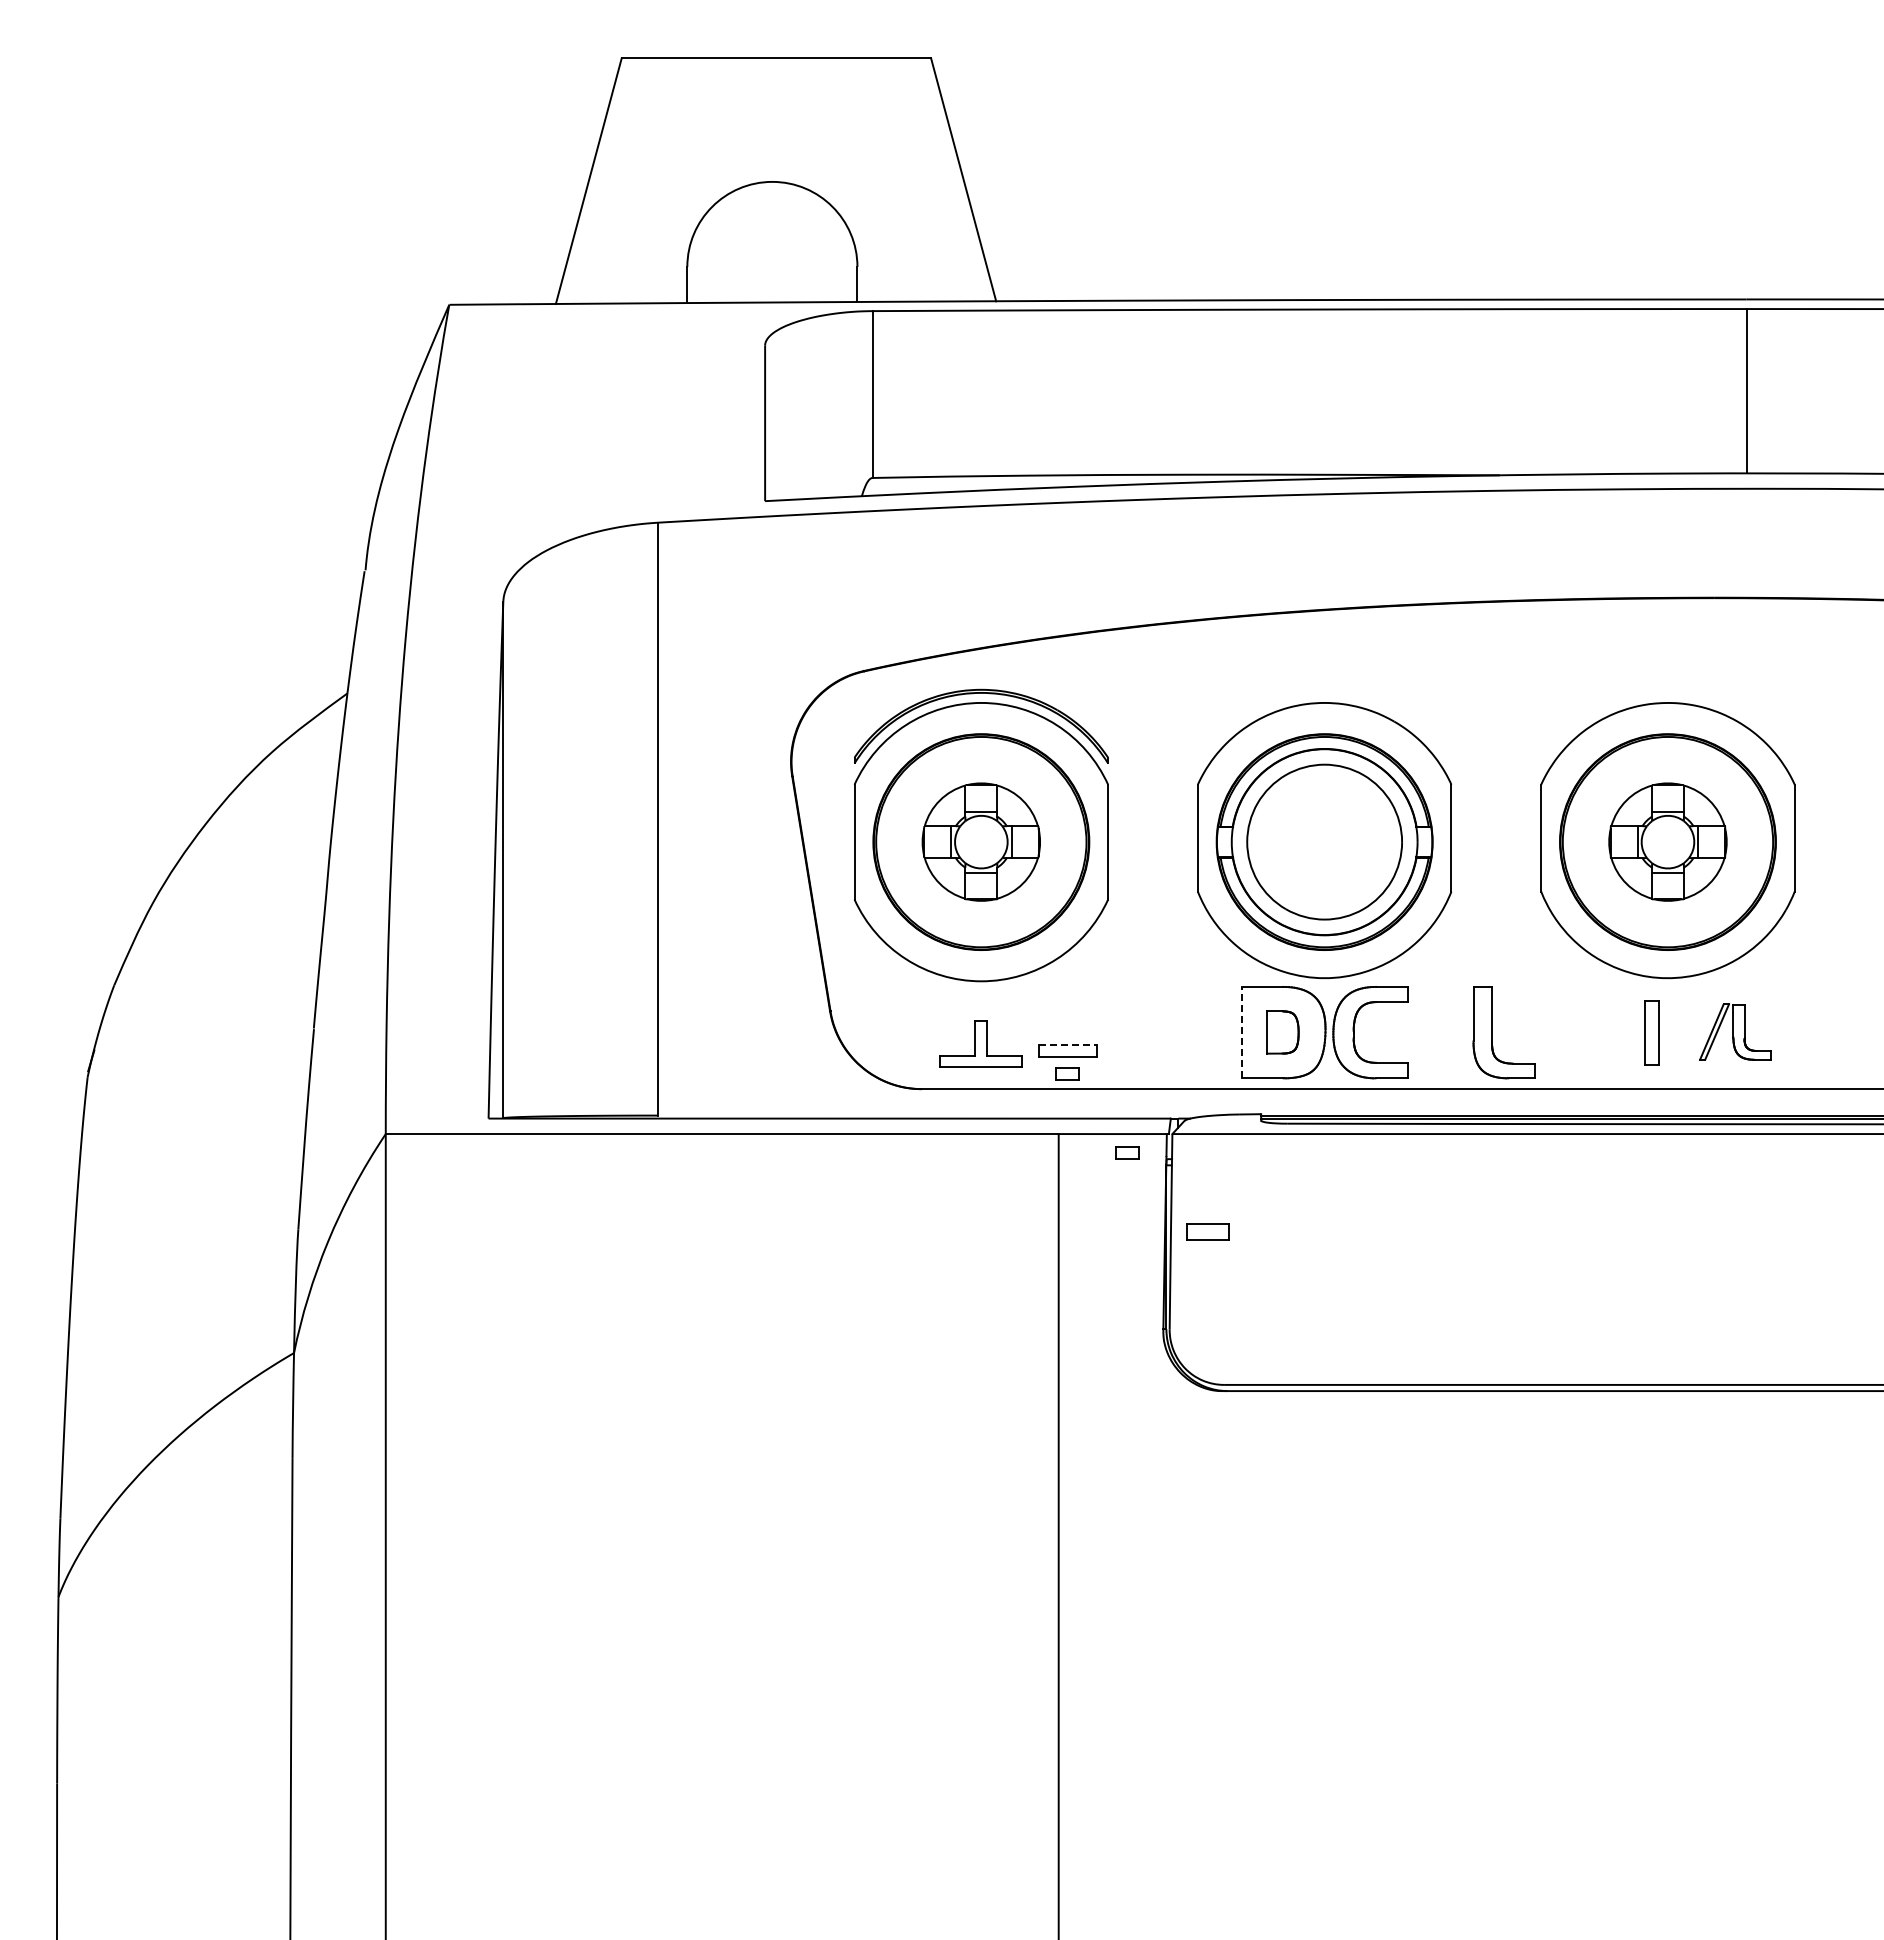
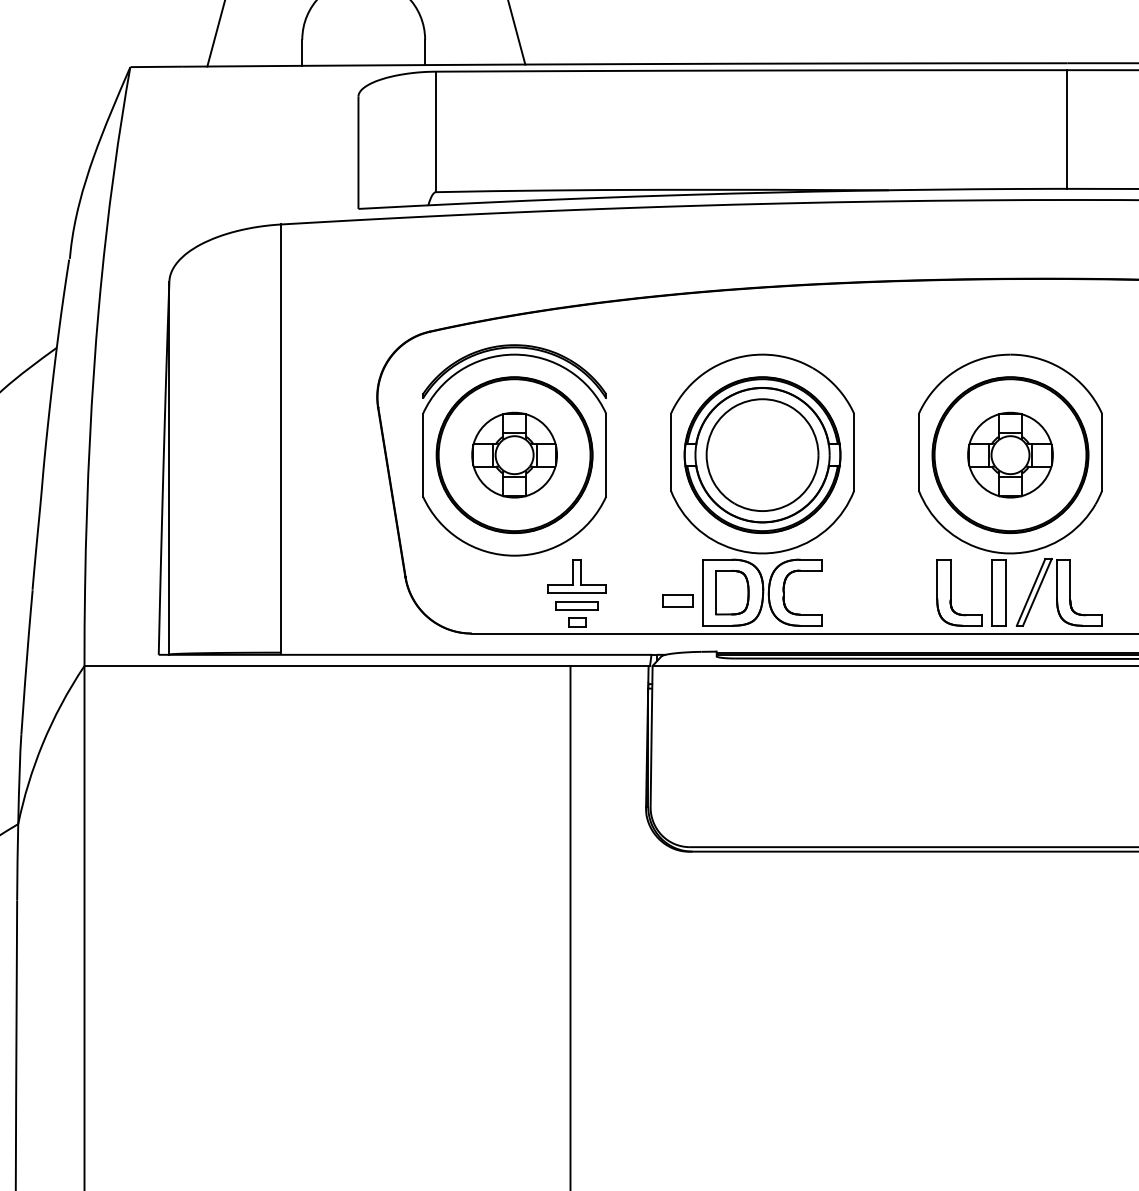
part: (1734, 1031) -> (1058, 591), size x1.67
line: (1241, 1032) -> (702, 592), dashed -> solid
part: (1282, 1032) -> (732, 592), size x1.43
part: (1492, 1032) -> (950, 592), moved
part: (1651, 1032) -> (998, 592), size x1.43
part: (980, 1043) -> (576, 576), moved
line: (1067, 1045) -> (576, 602), dashed -> solid
part: (1127, 1152) -> (620, 679), removed
part: (1207, 1231) -> (677, 600), moved

